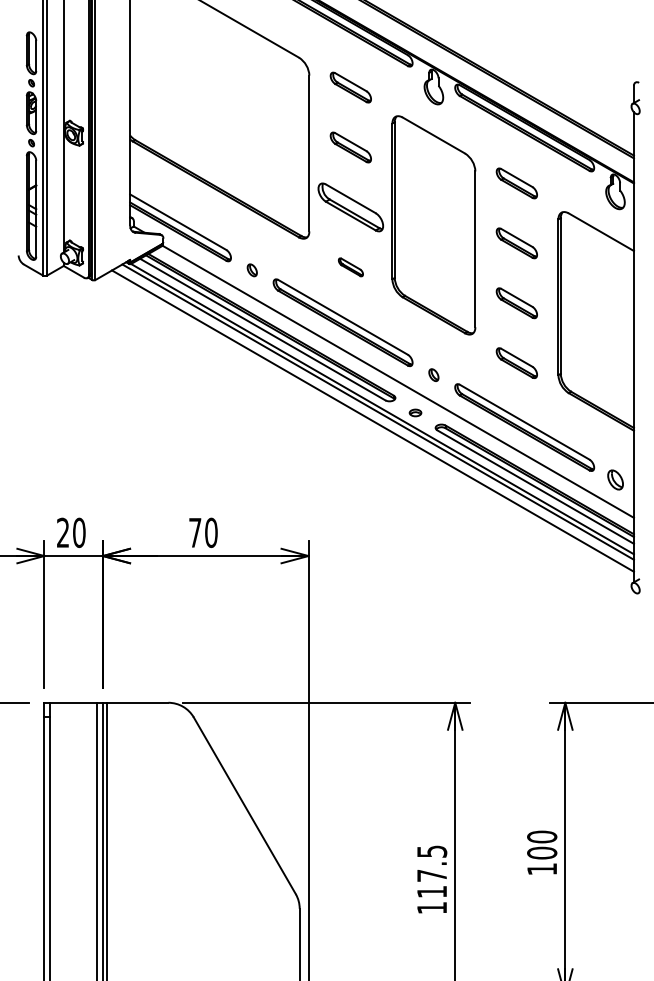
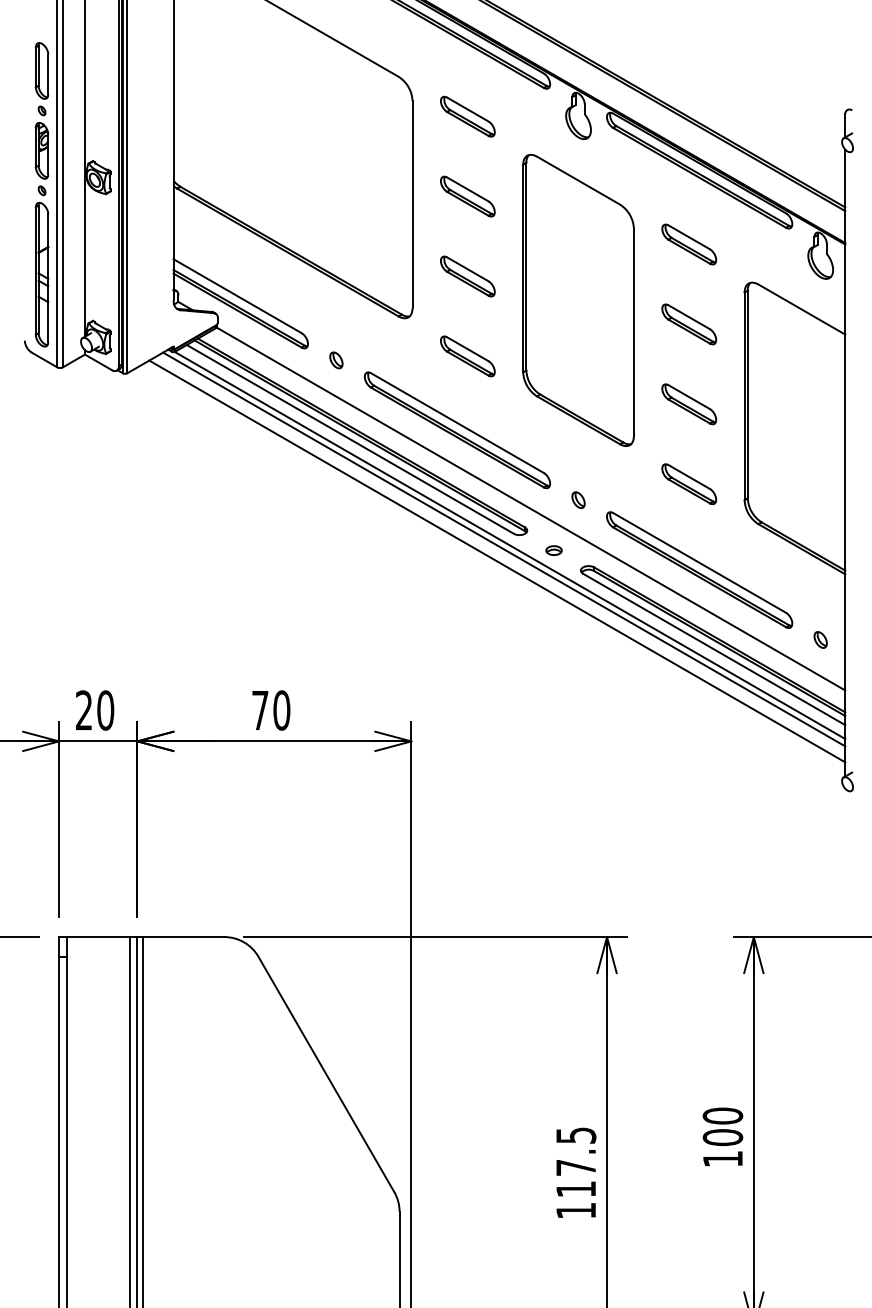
part: (350, 207) -> (467, 276), size x0.62
part: (350, 267) -> (467, 356), size x1.67
part: (615, 479) -> (820, 639), size x0.62

